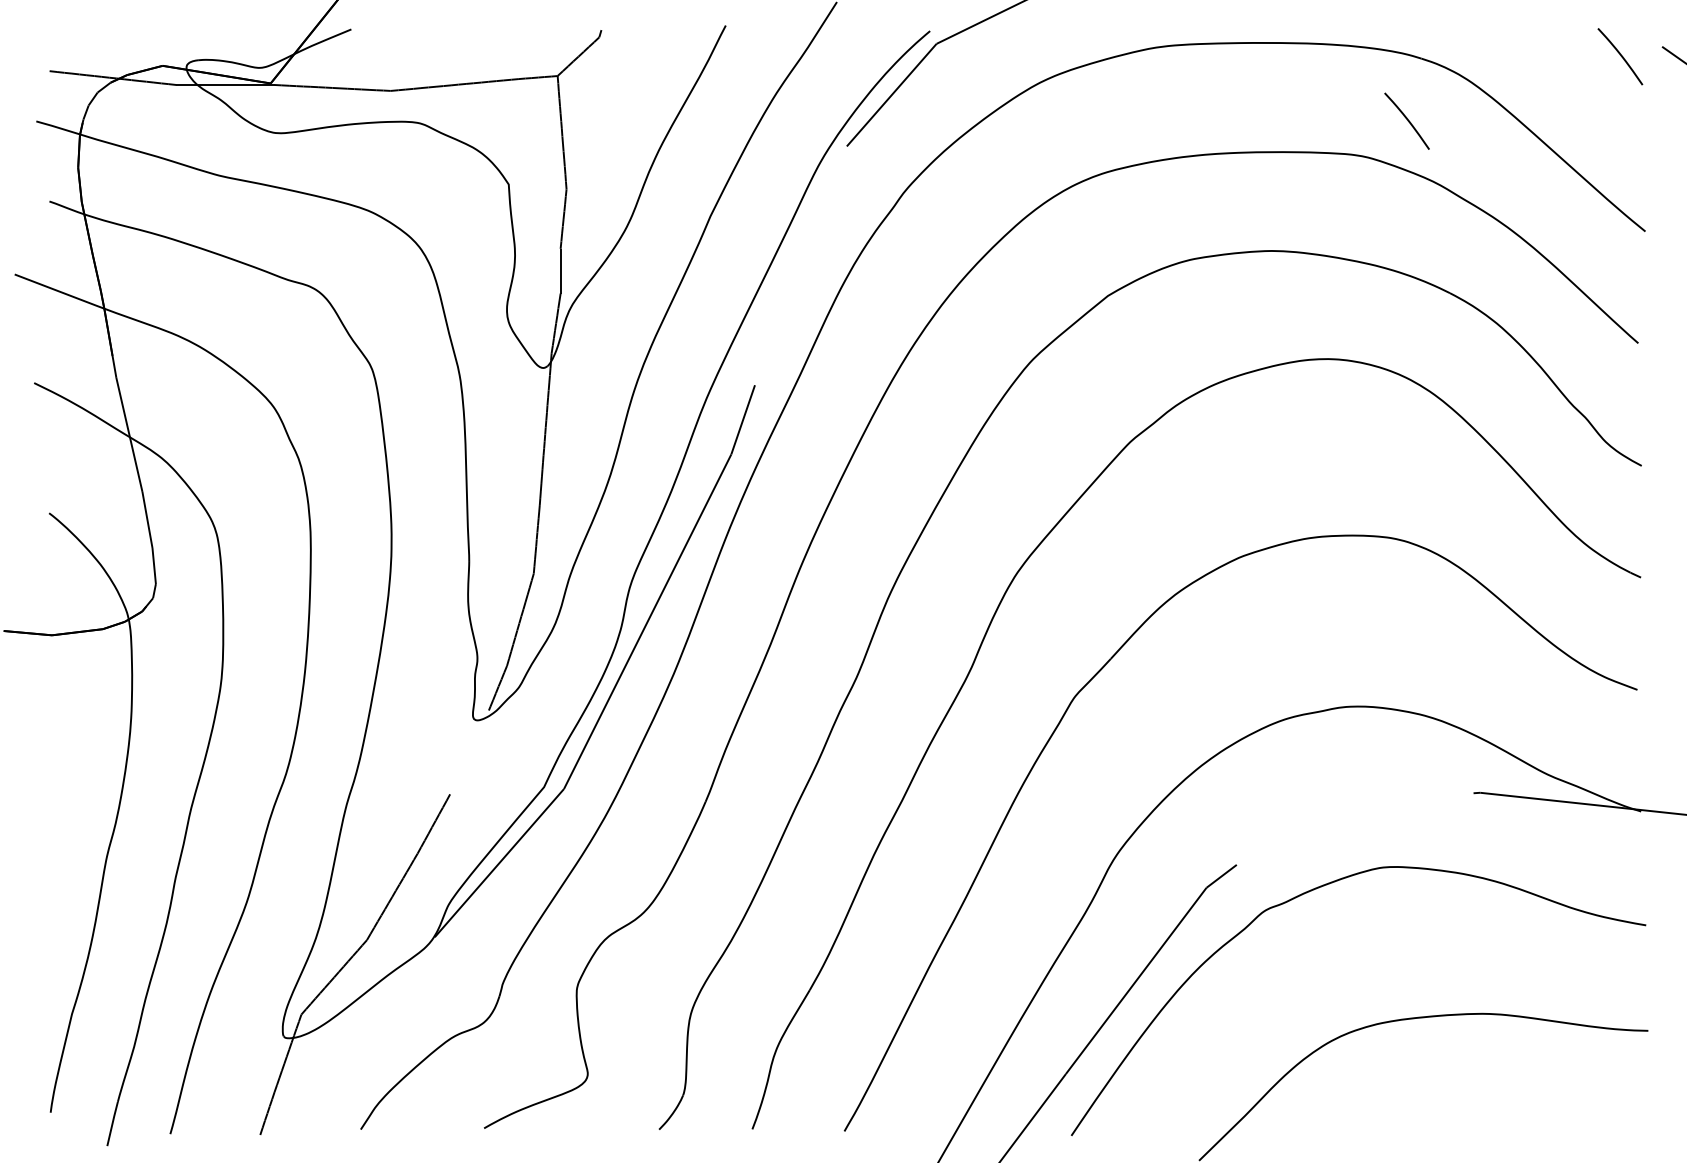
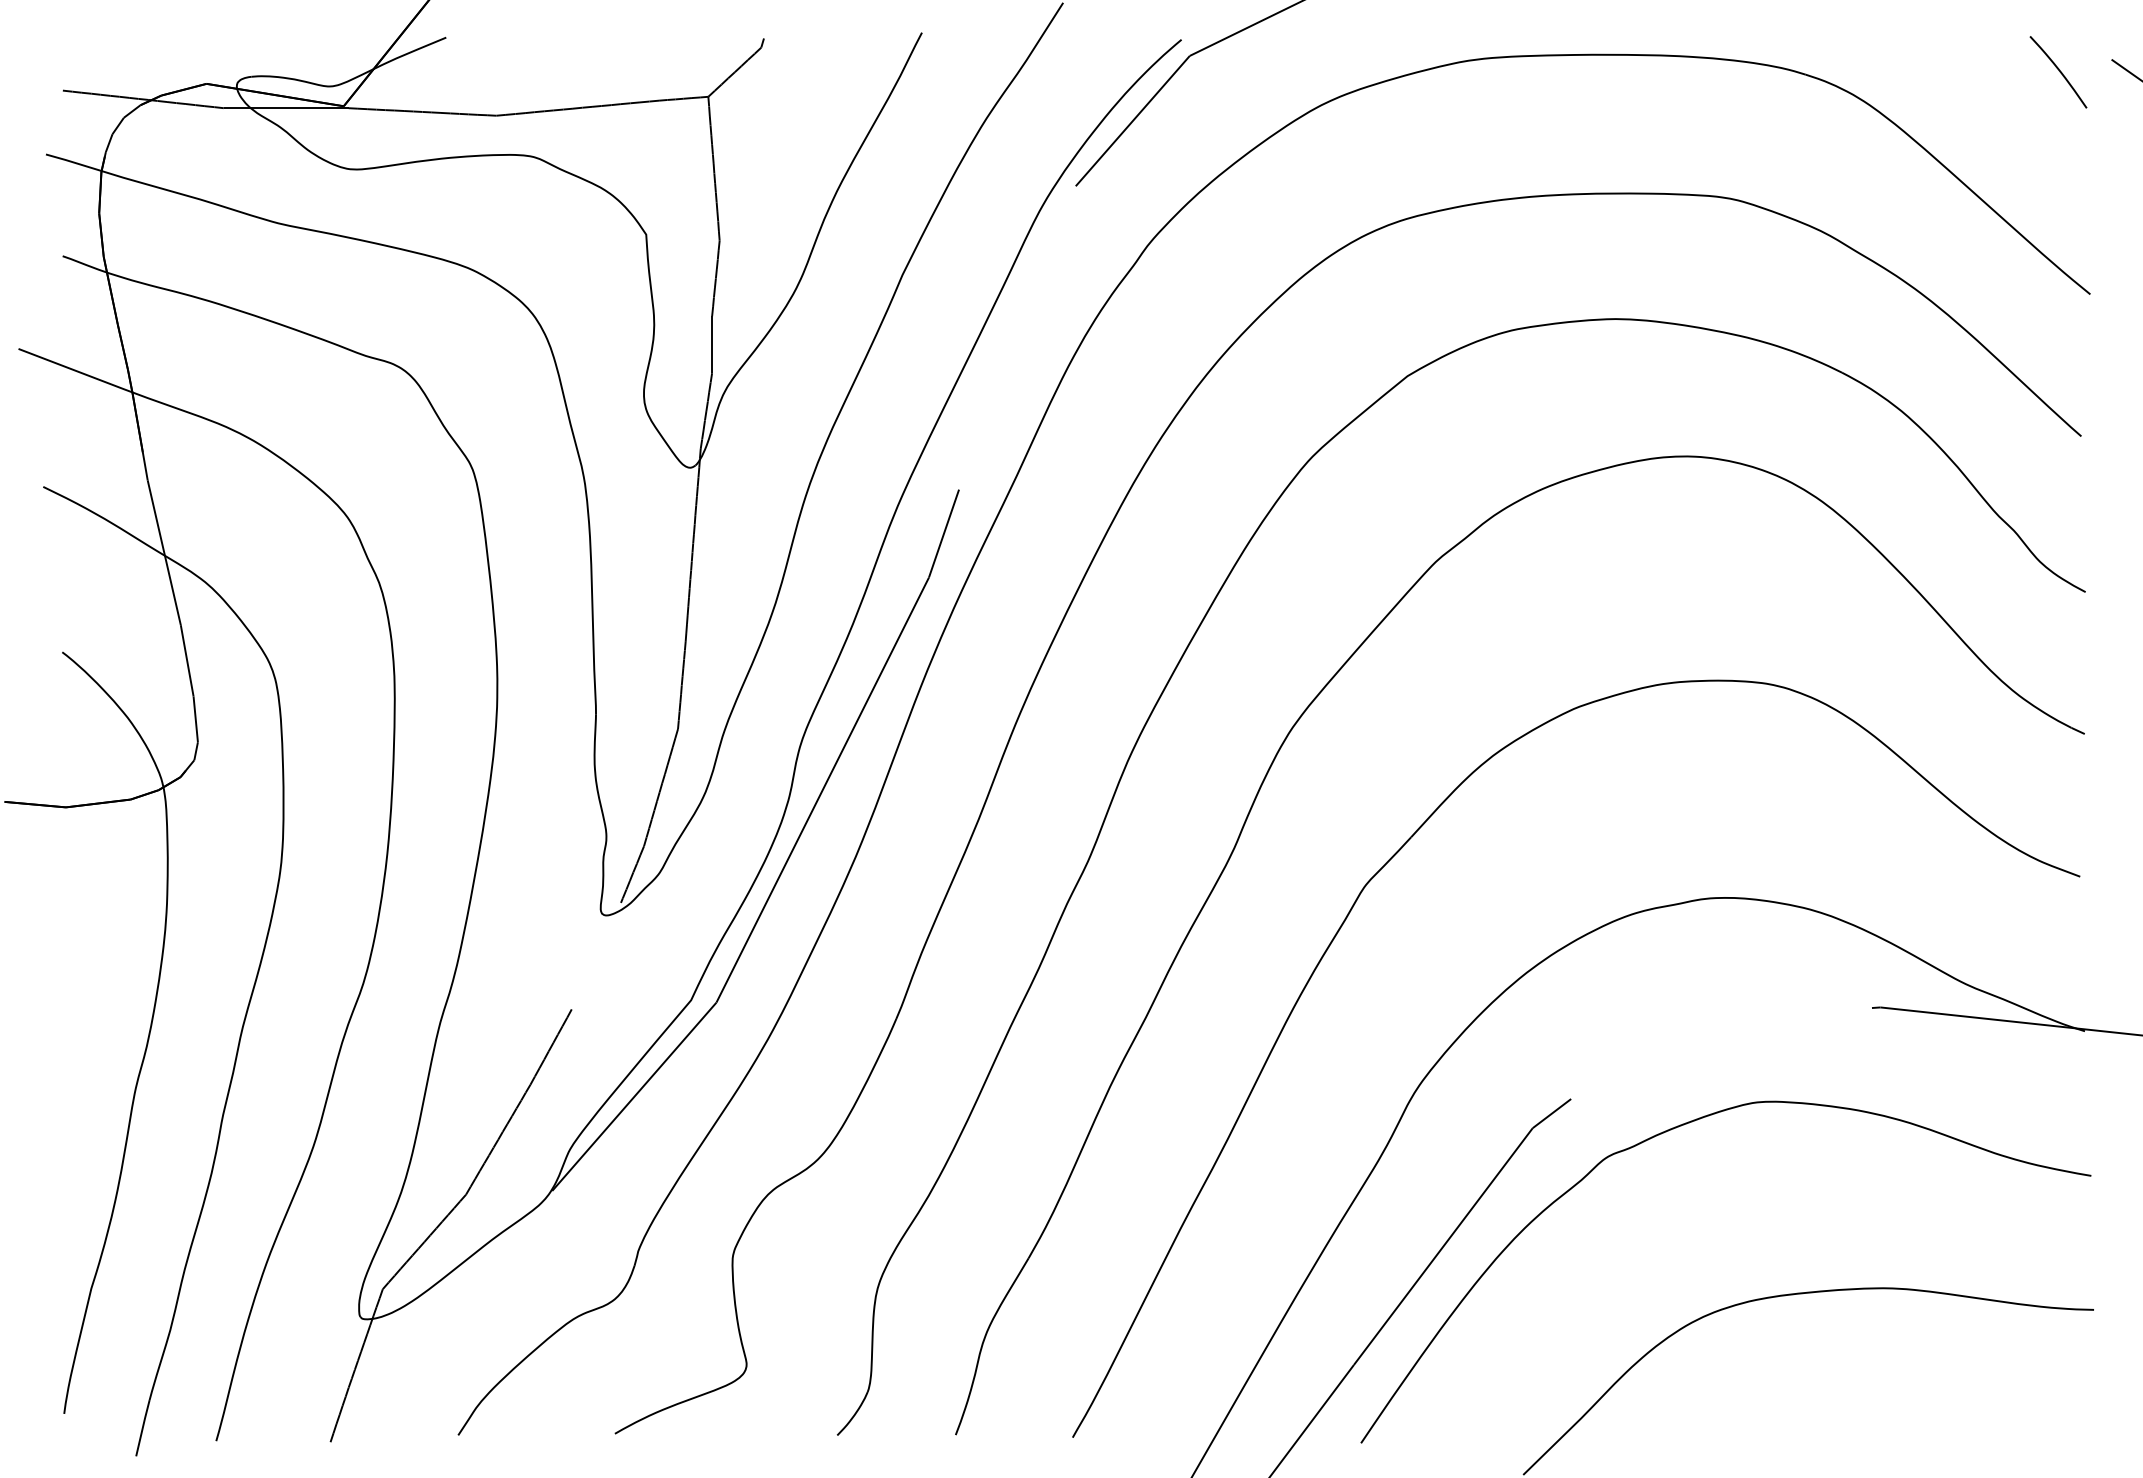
curve: (1407, 121) -> (1788, 154), removed

